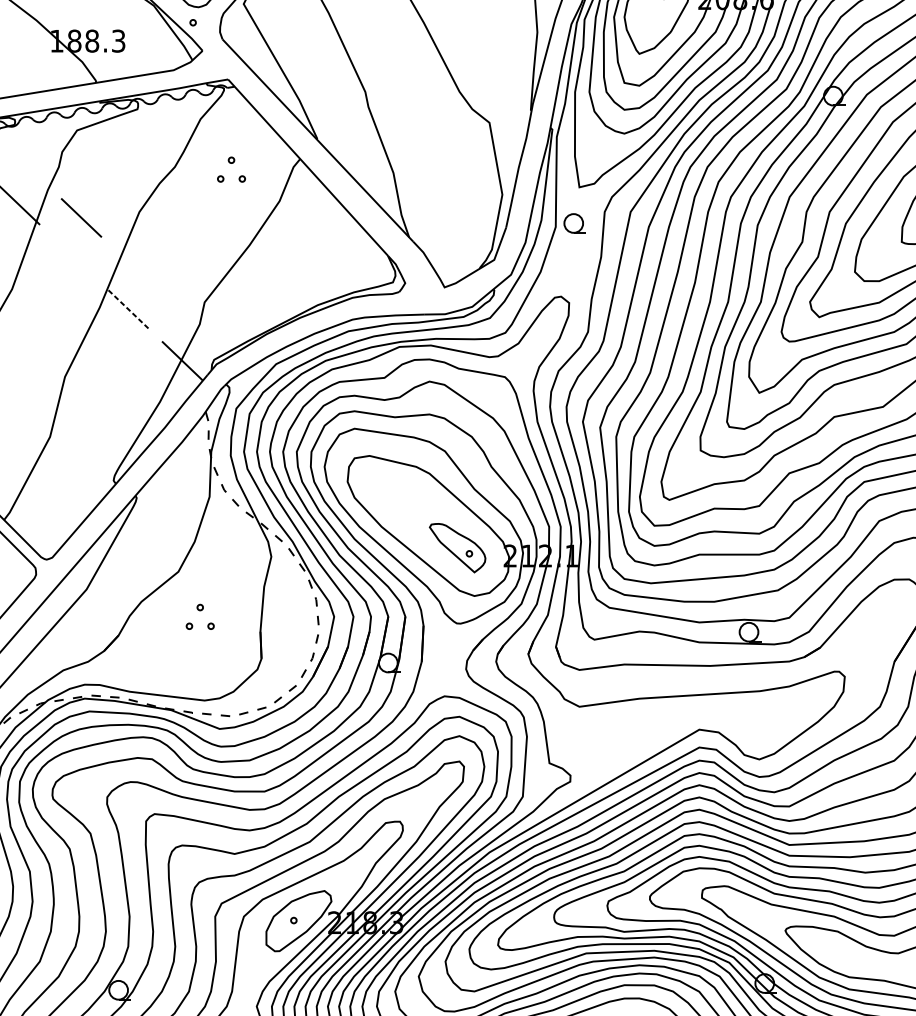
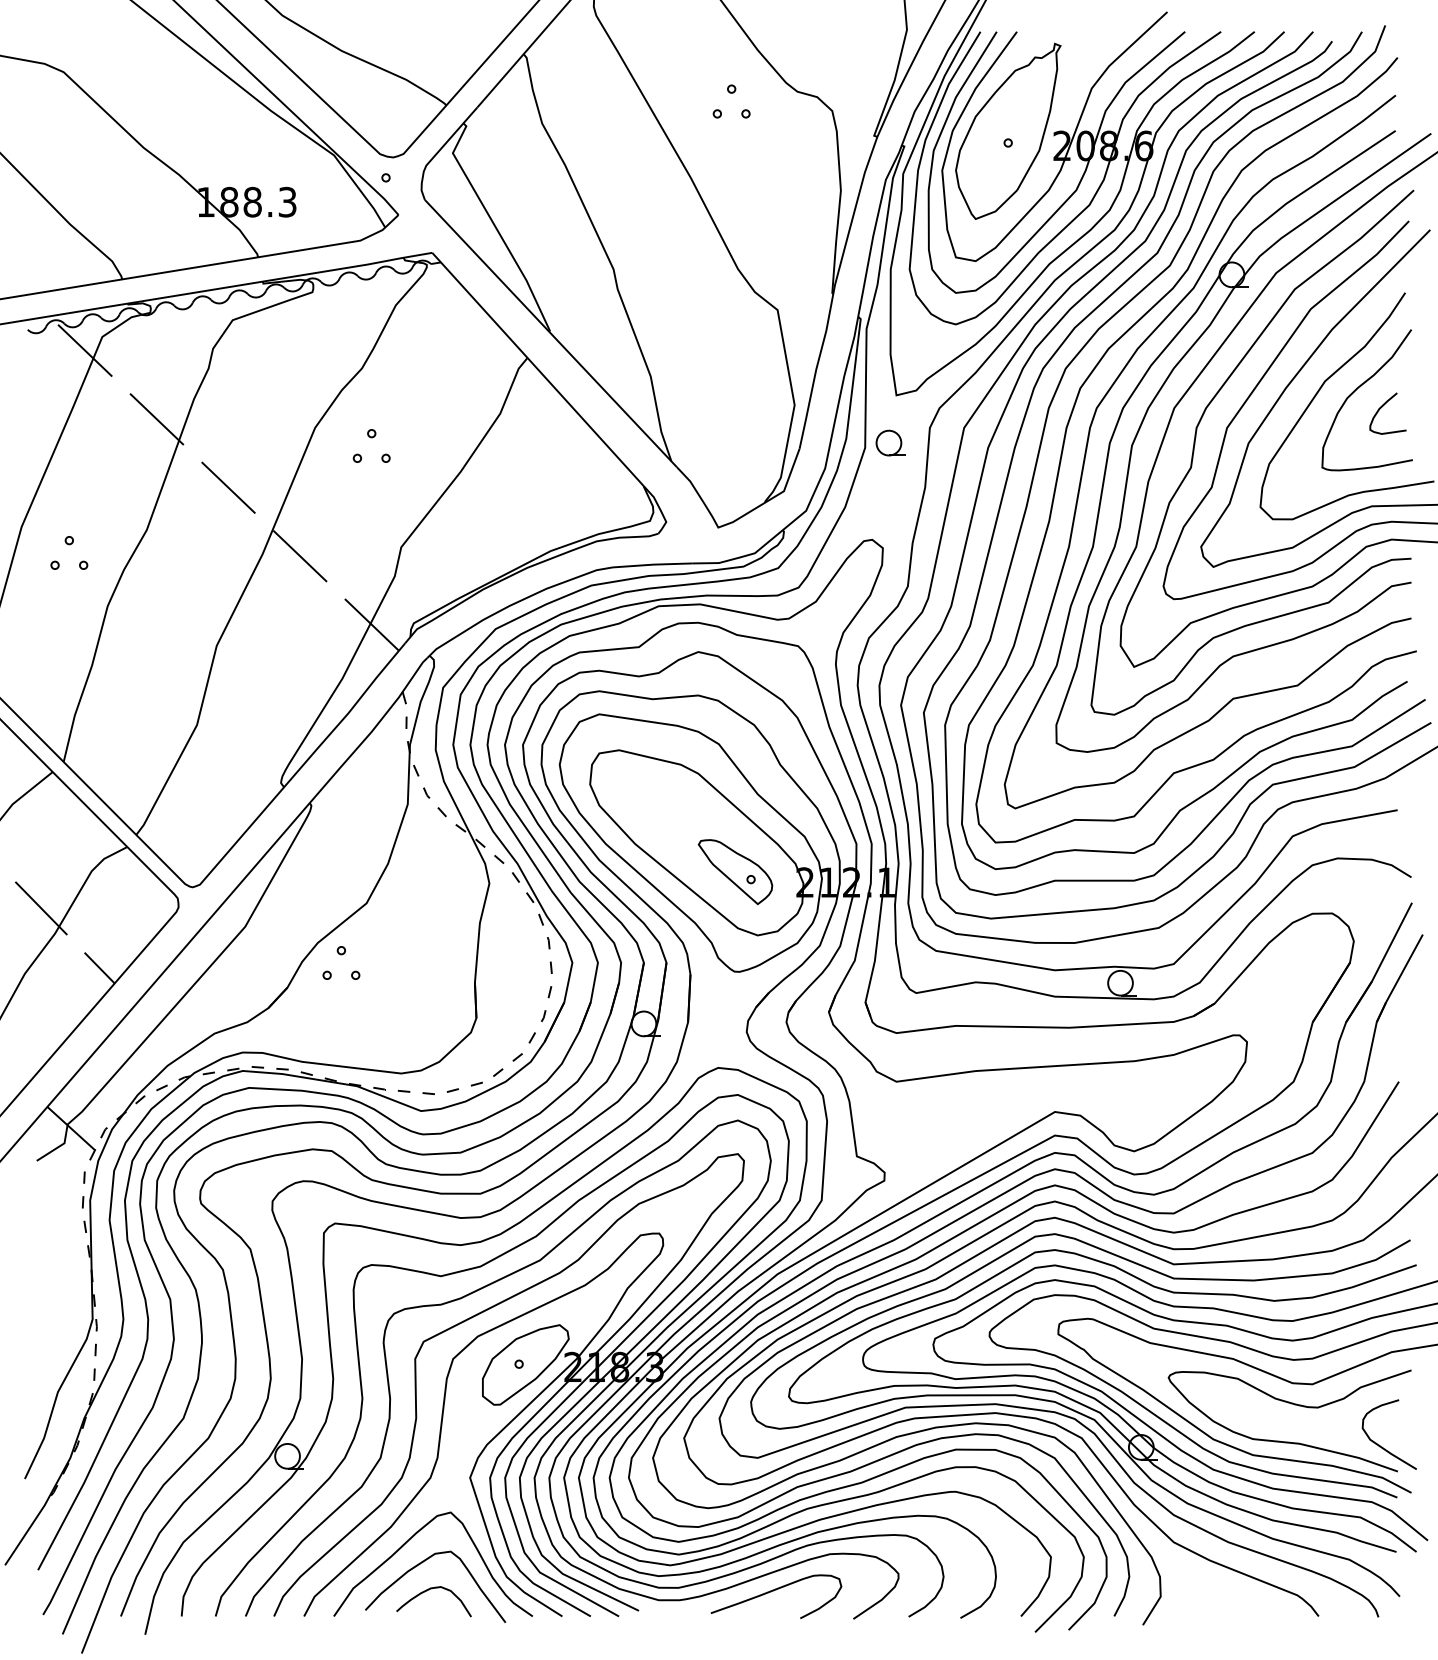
part: (231, 163) -> (371, 438), moved
line: (81, 217) -> (228, 487), moved
line: (127, 308) -> (299, 555), dashed -> solid
part: (200, 611) -> (341, 955), moved

